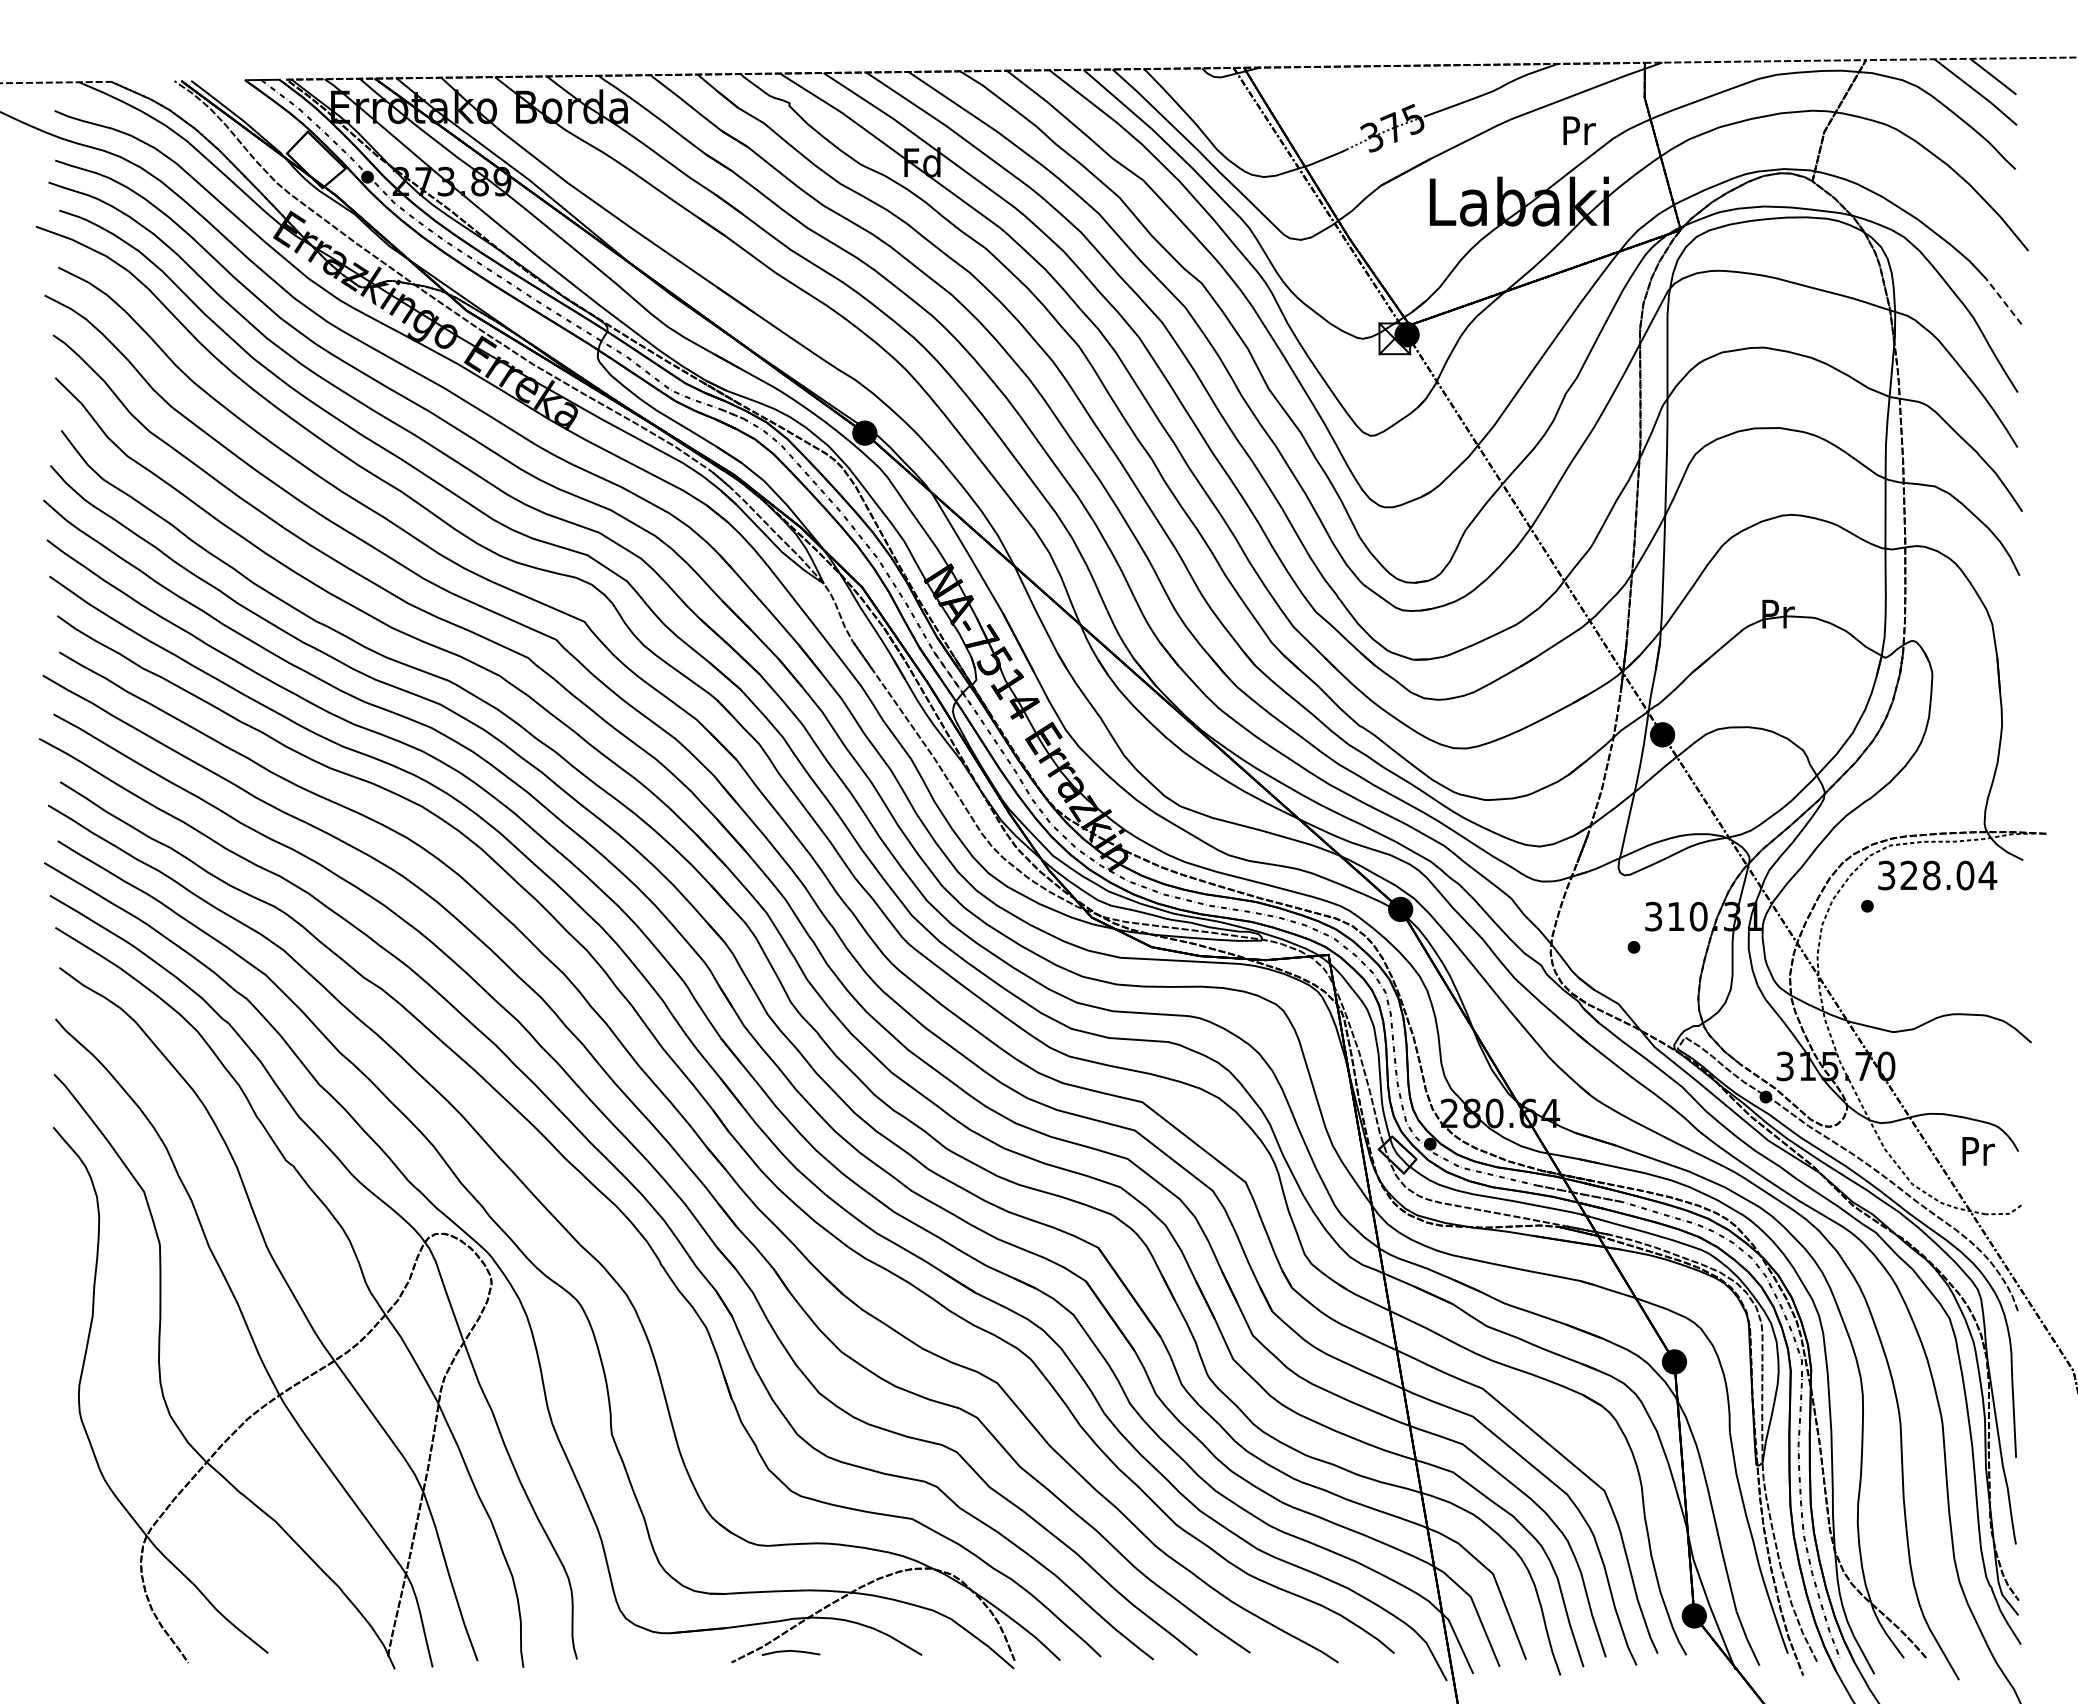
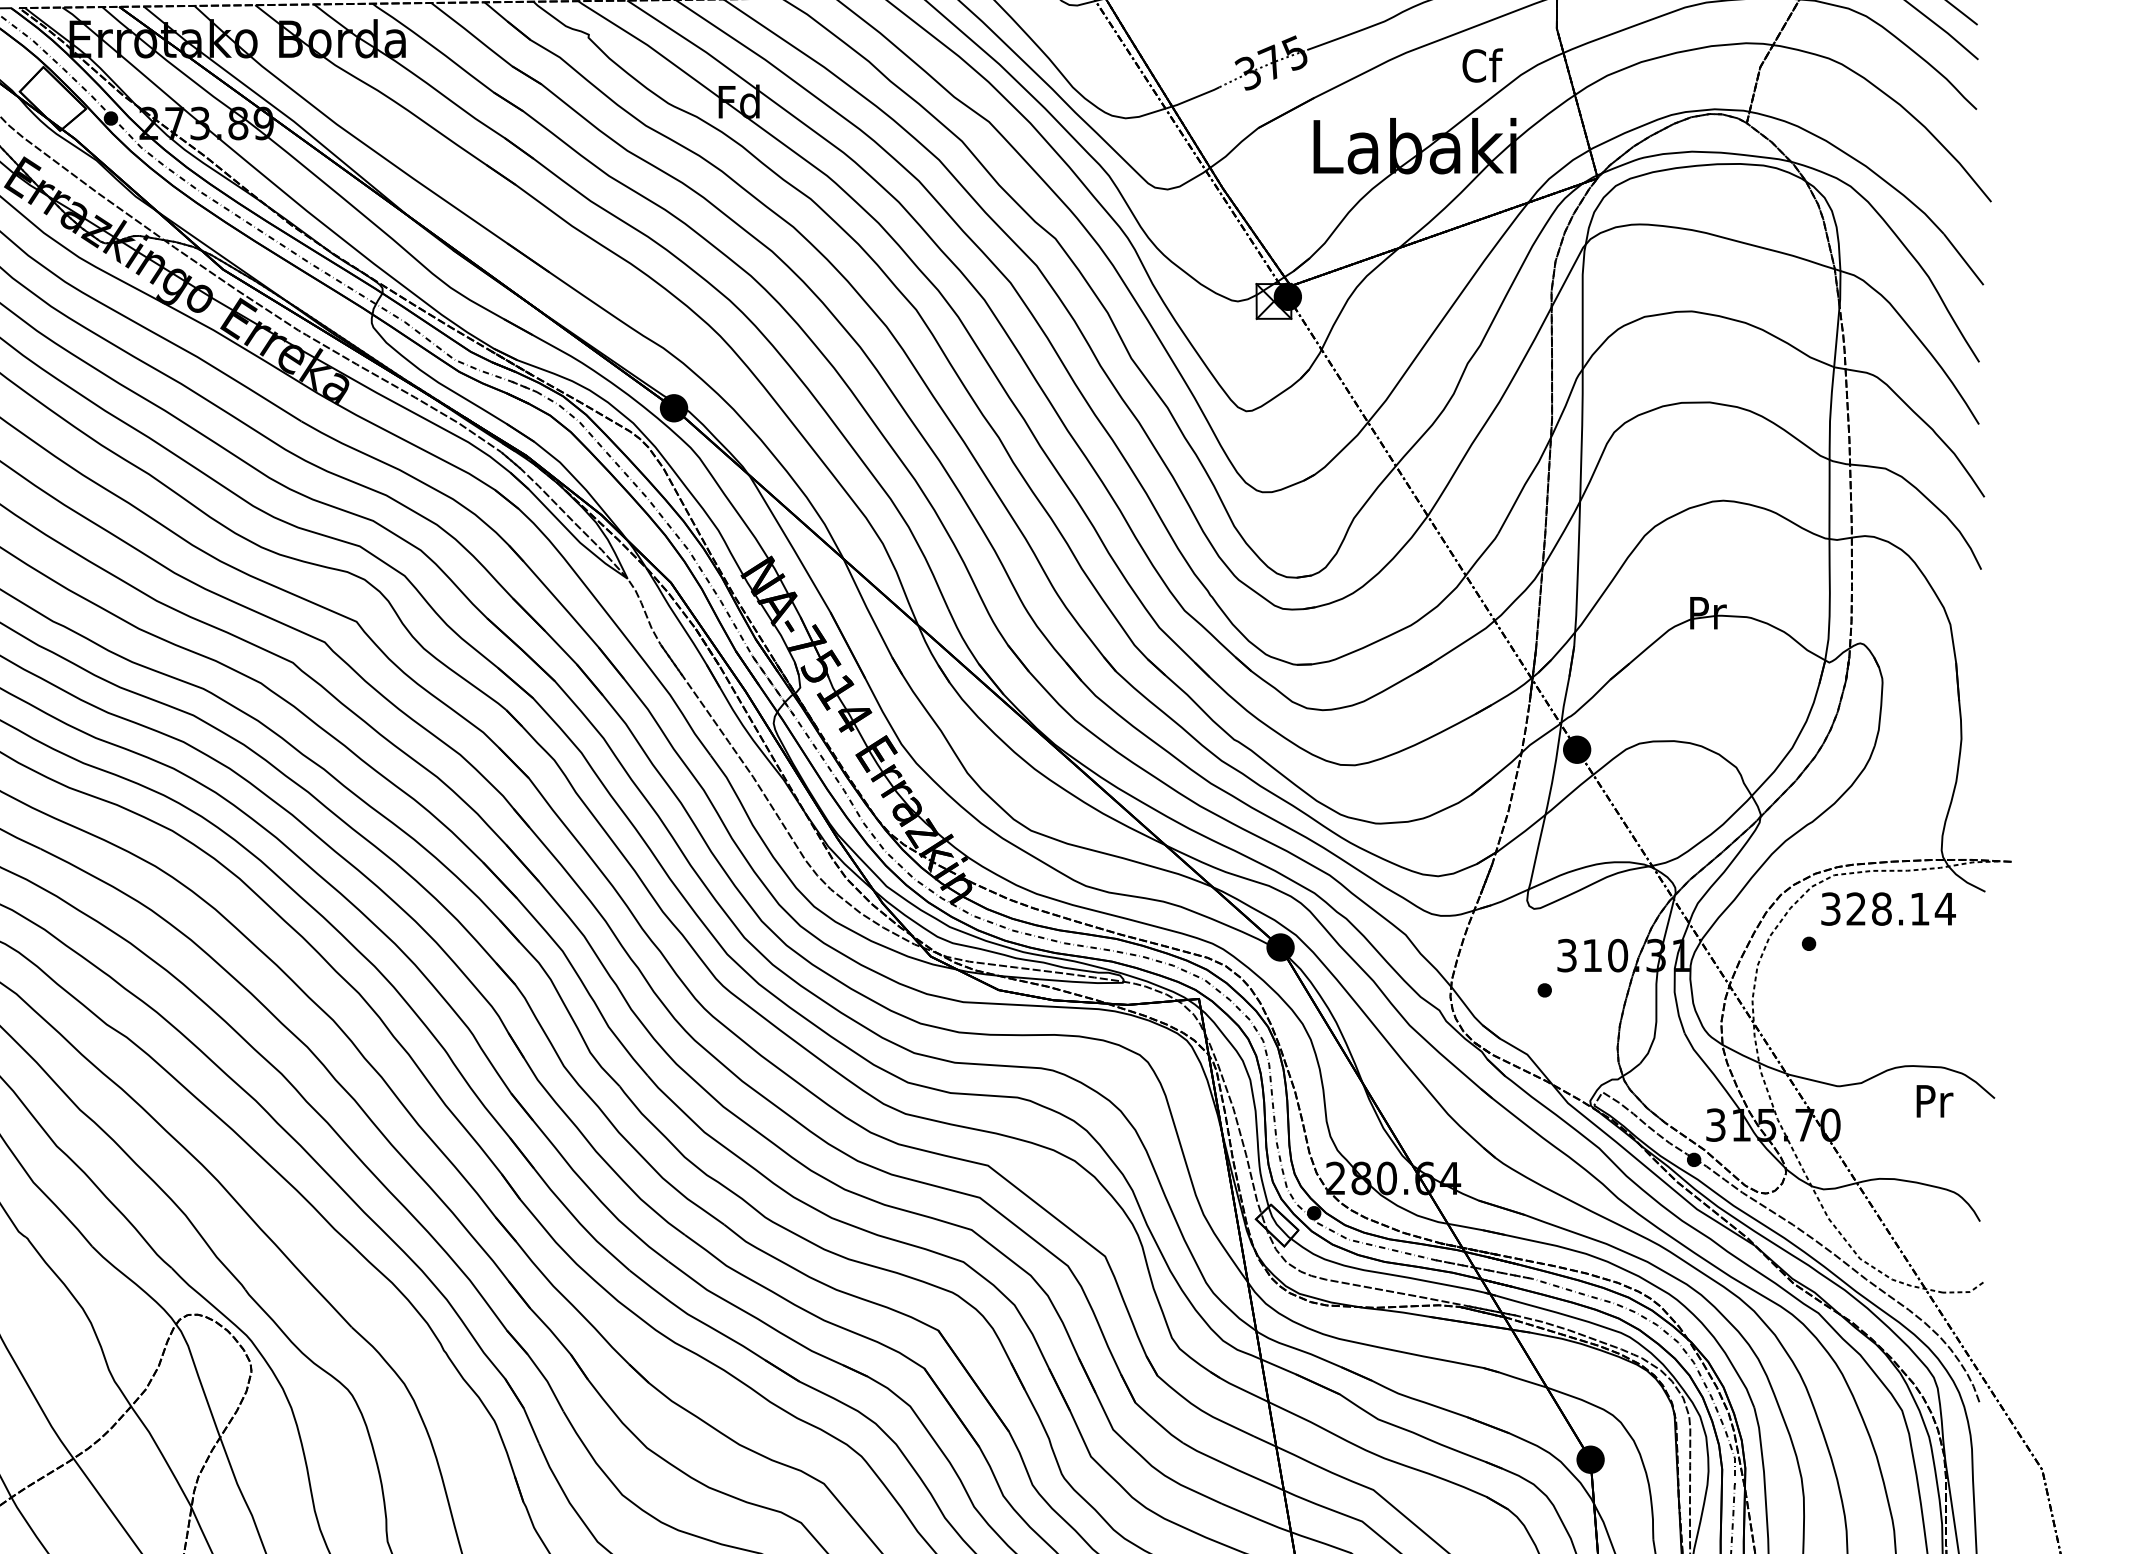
text: (1579, 130) -> (1483, 65), Pr -> Cf
line: (2004, 301) -> (1964, 259), dashed -> solid
text: (1965, 875) -> (1920, 909), 328.04 -> 328.14
text: (1978, 1151) -> (1934, 1101), moved

